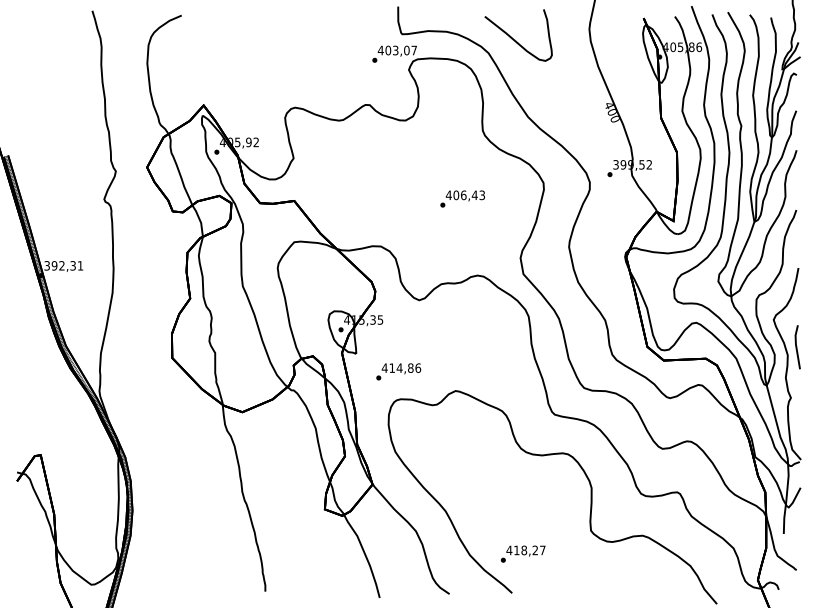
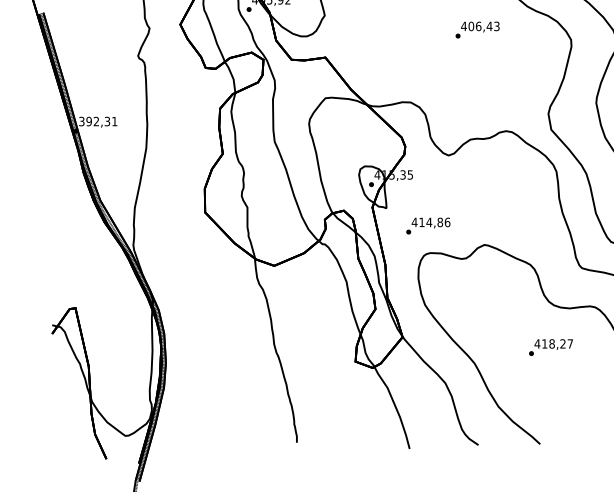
text: (462, 198) -> (477, 29), moved
text: (522, 553) -> (550, 346), moved

